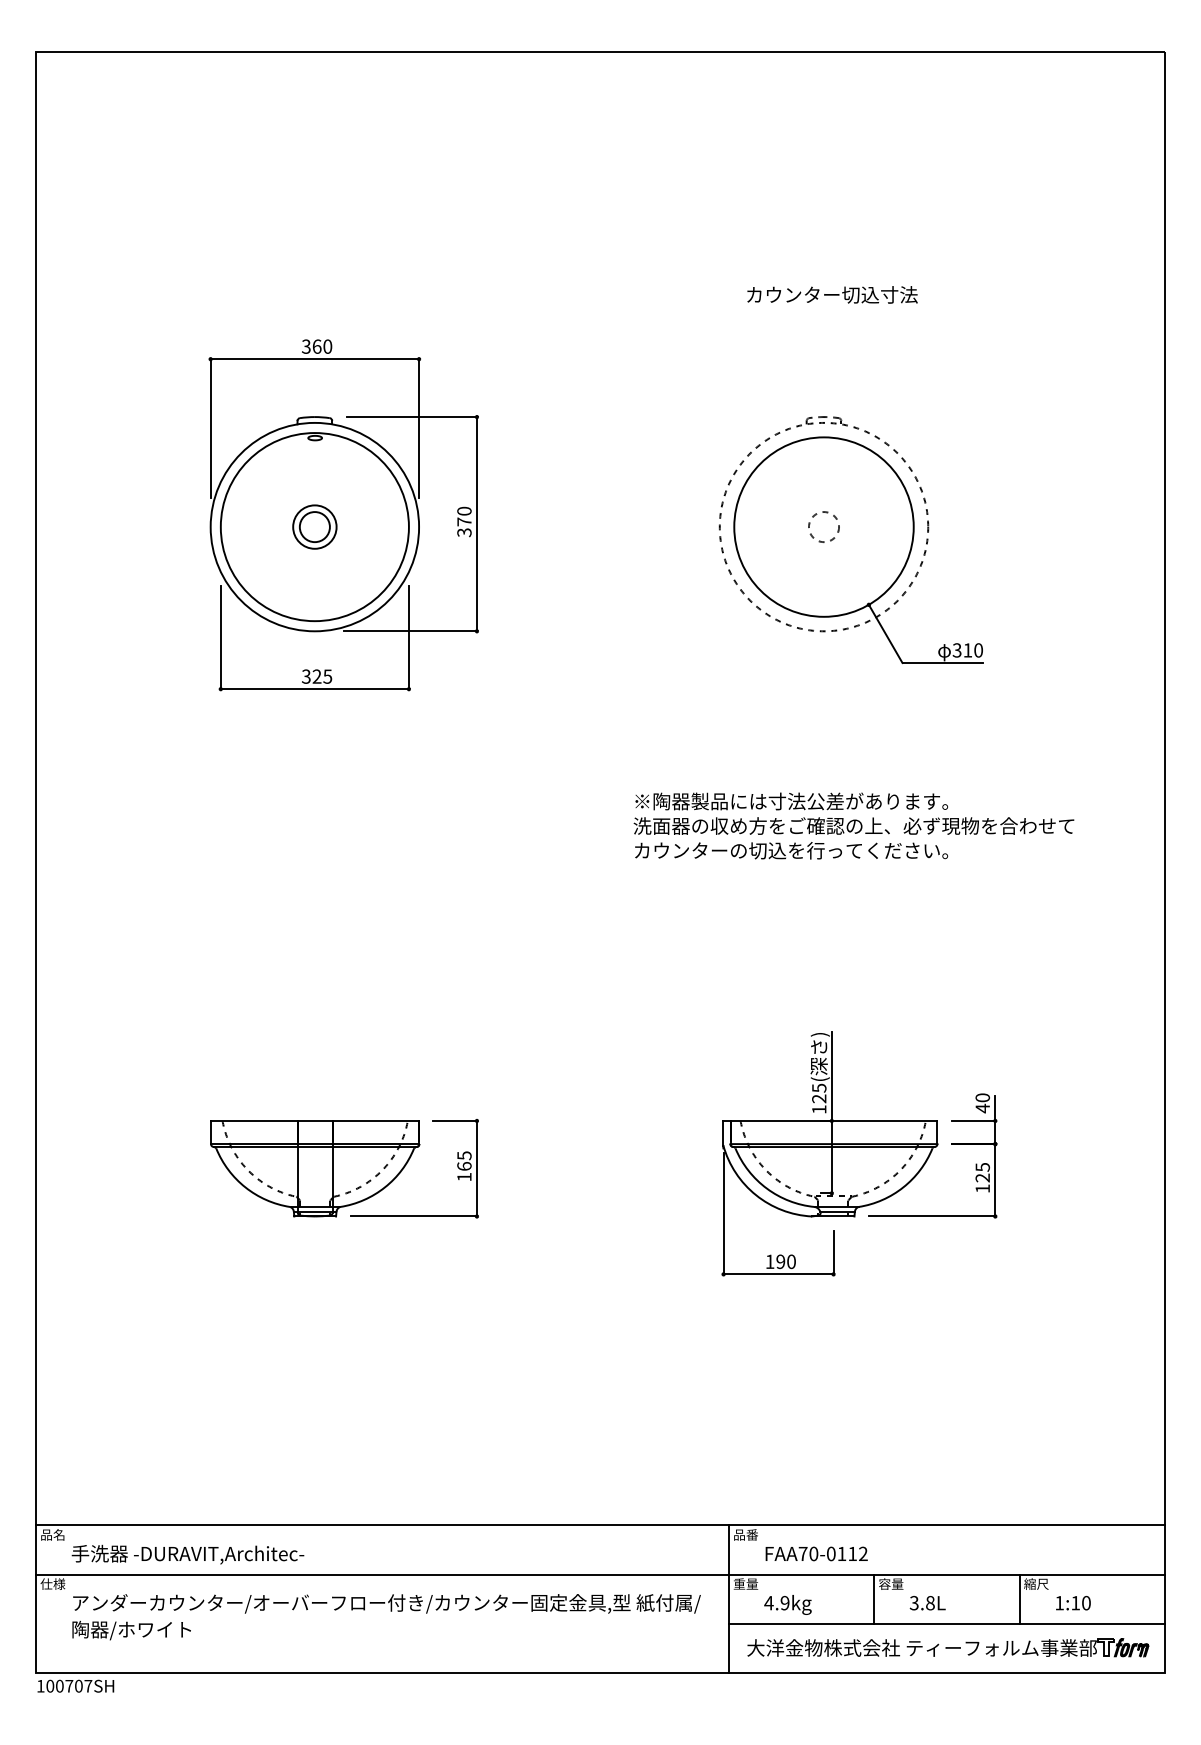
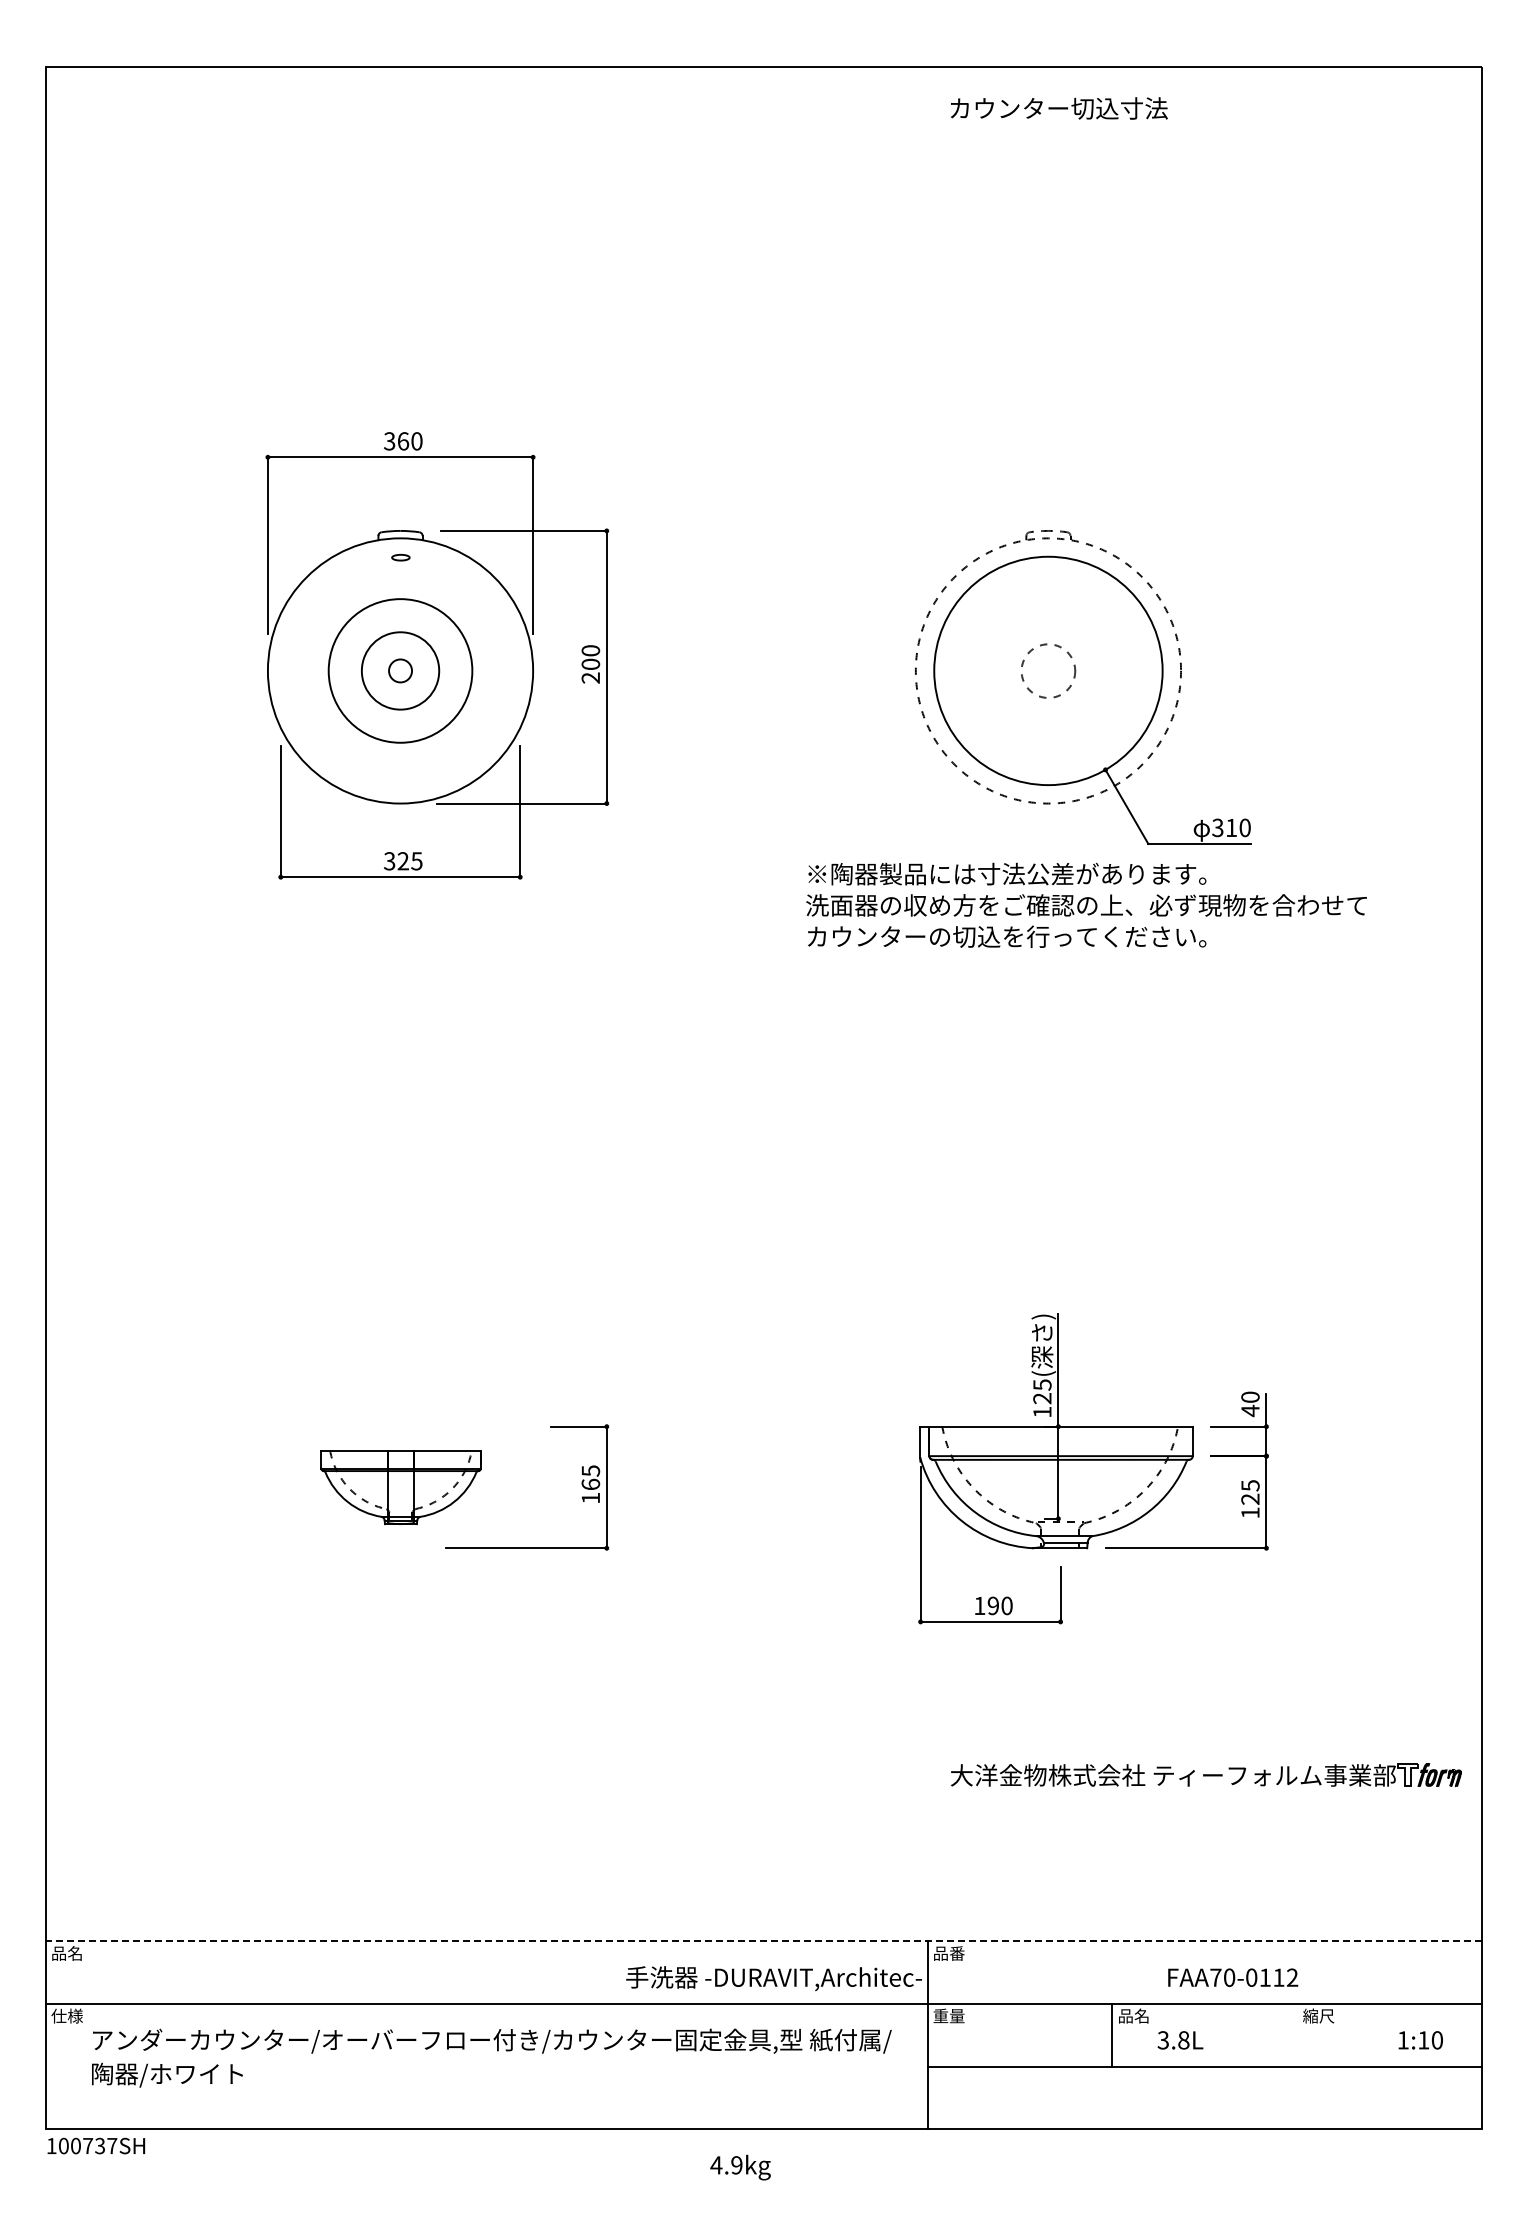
text: (832, 294) -> (1059, 108), moved
circle: (314, 526) -> (400, 670), size x0.6
circle: (314, 526) -> (400, 670), size x0.6
circle: (314, 526) -> (400, 670), size x1.4
text: (464, 526) -> (590, 670), 370 -> 200
circle: (824, 526) -> (1048, 670), size x1.4
text: (853, 825) -> (1086, 904), moved
part: (314, 1168) -> (400, 1487), size x0.6
line: (600, 1525) -> (763, 1941), solid -> dashed
text: (816, 1553) -> (1233, 1977), moved
text: (187, 1554) -> (773, 1978), moved
text: (890, 1583) -> (1133, 2015), 容量 -> 品名
line: (1019, 1599) -> (1297, 2035), removed
text: (1073, 1603) -> (1420, 2040), moved
text: (787, 1604) -> (740, 2167), moved
part: (948, 1648) -> (1206, 1775), moved
text: (79, 1686) -> (100, 2146), 100707SH -> 100737SH

